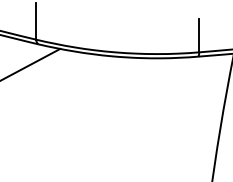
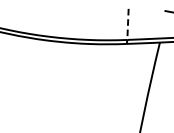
line: (199, 35) -> (128, 24), solid -> dashed

